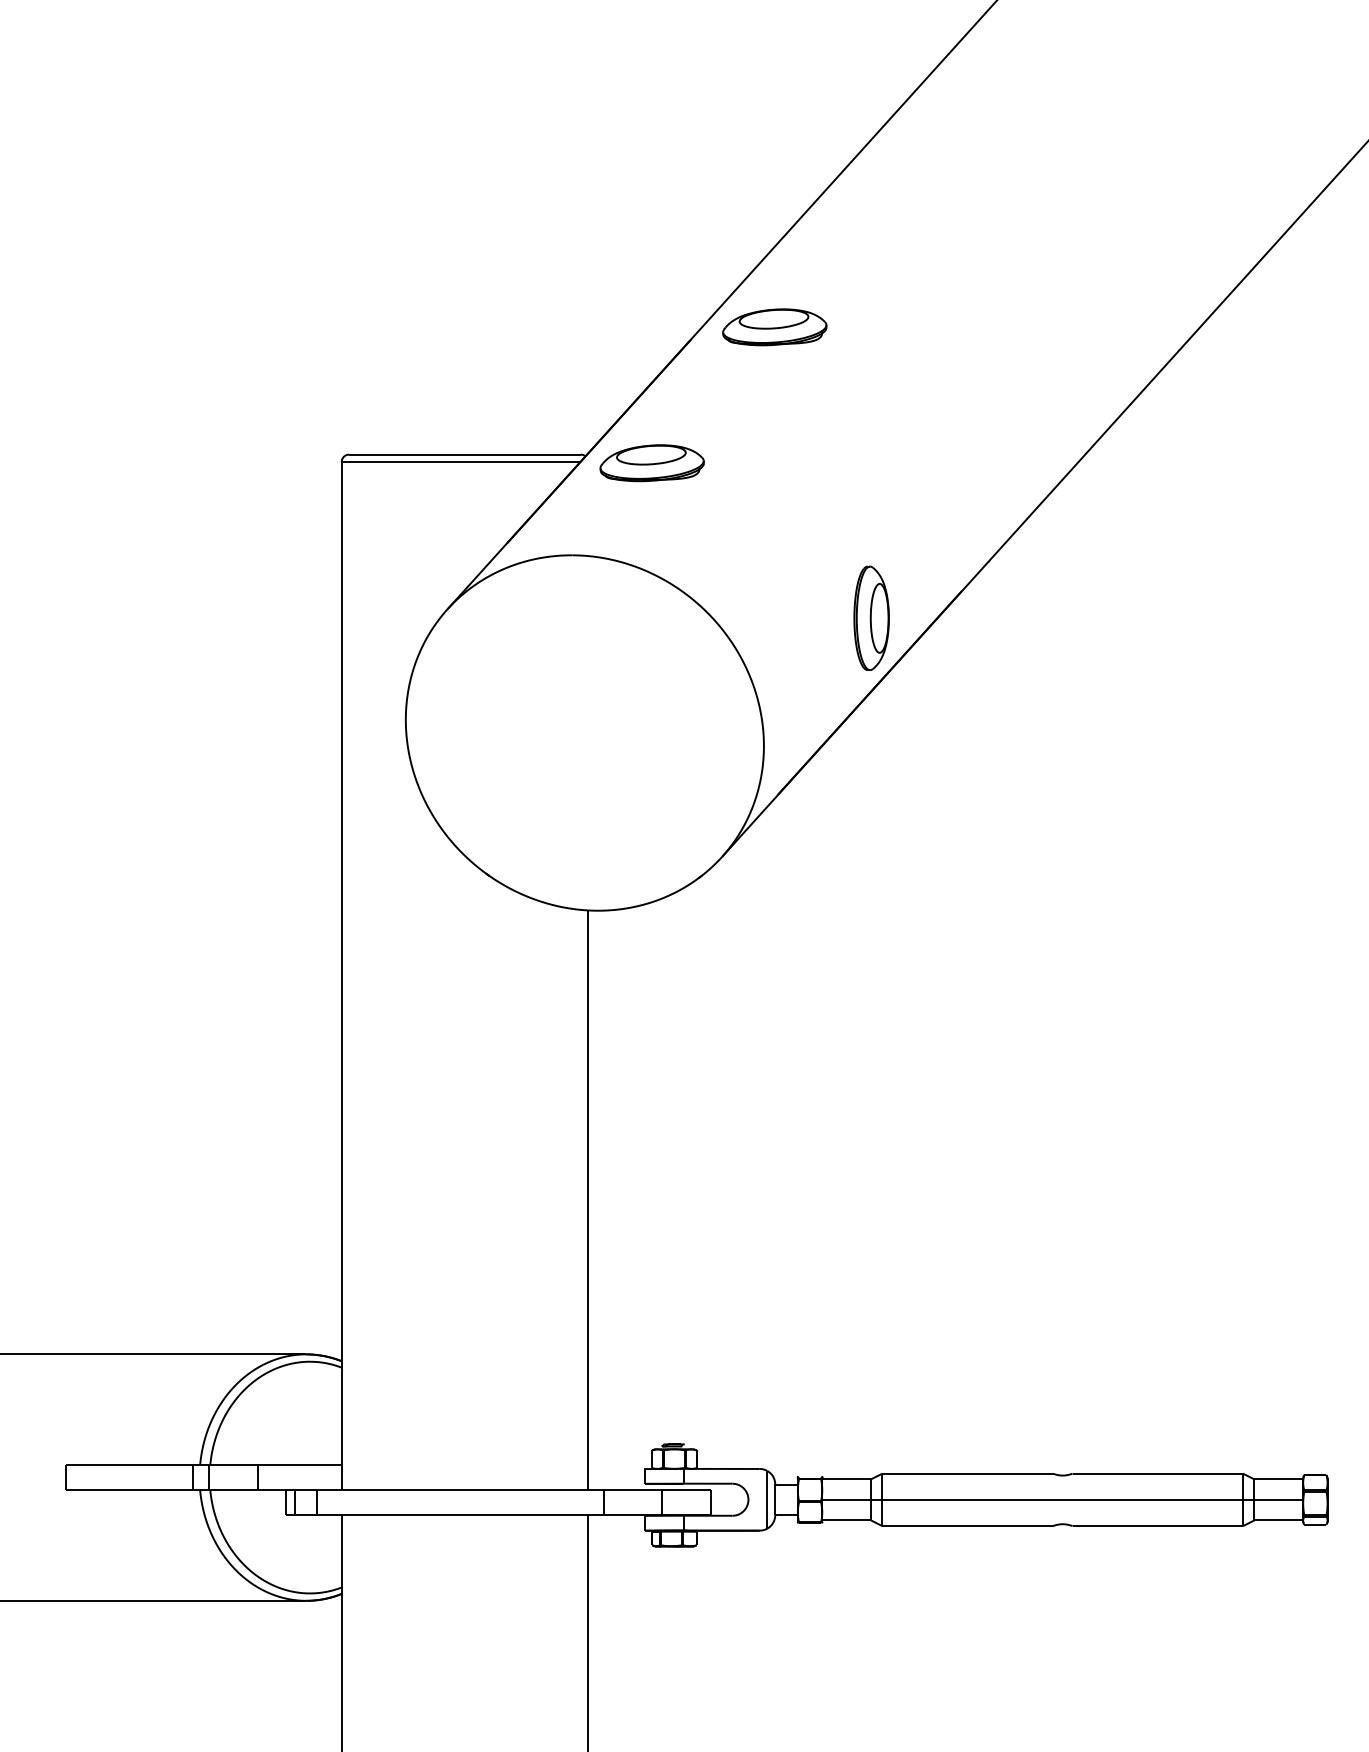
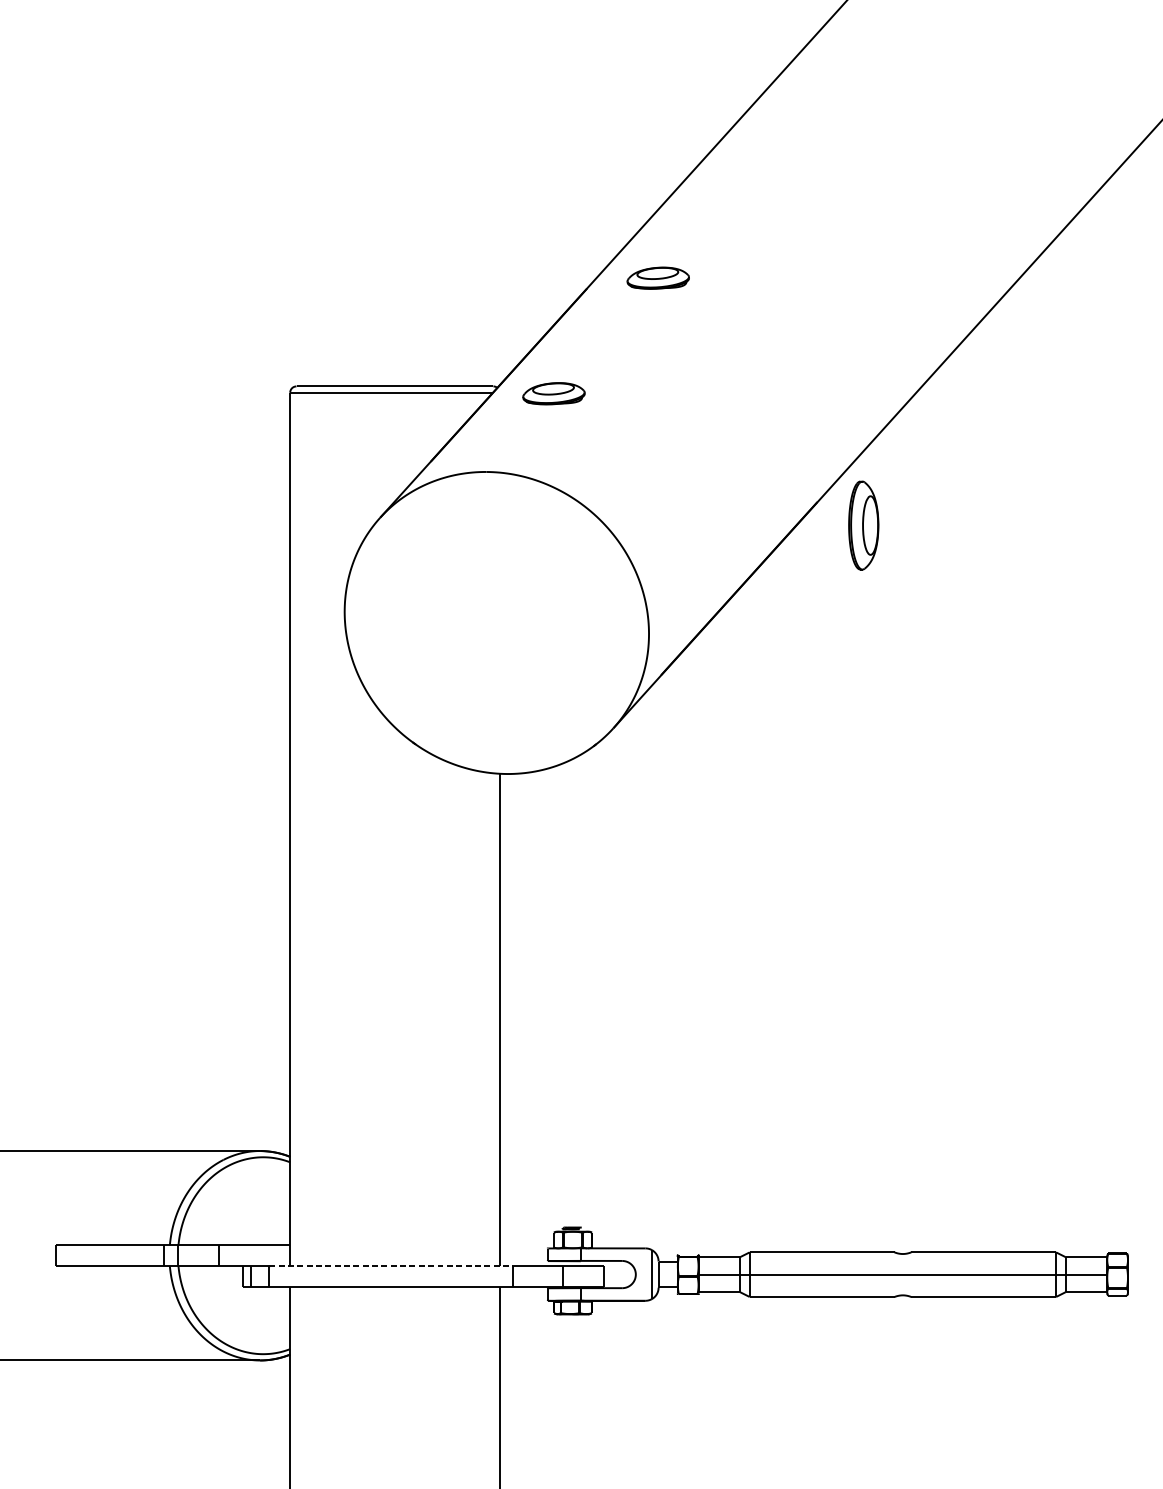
part: (774, 327) -> (657, 278), size x0.7
part: (651, 463) -> (553, 393), size x0.7
part: (871, 617) -> (863, 524), moved
line: (460, 1489) -> (391, 1265), solid -> dashed

